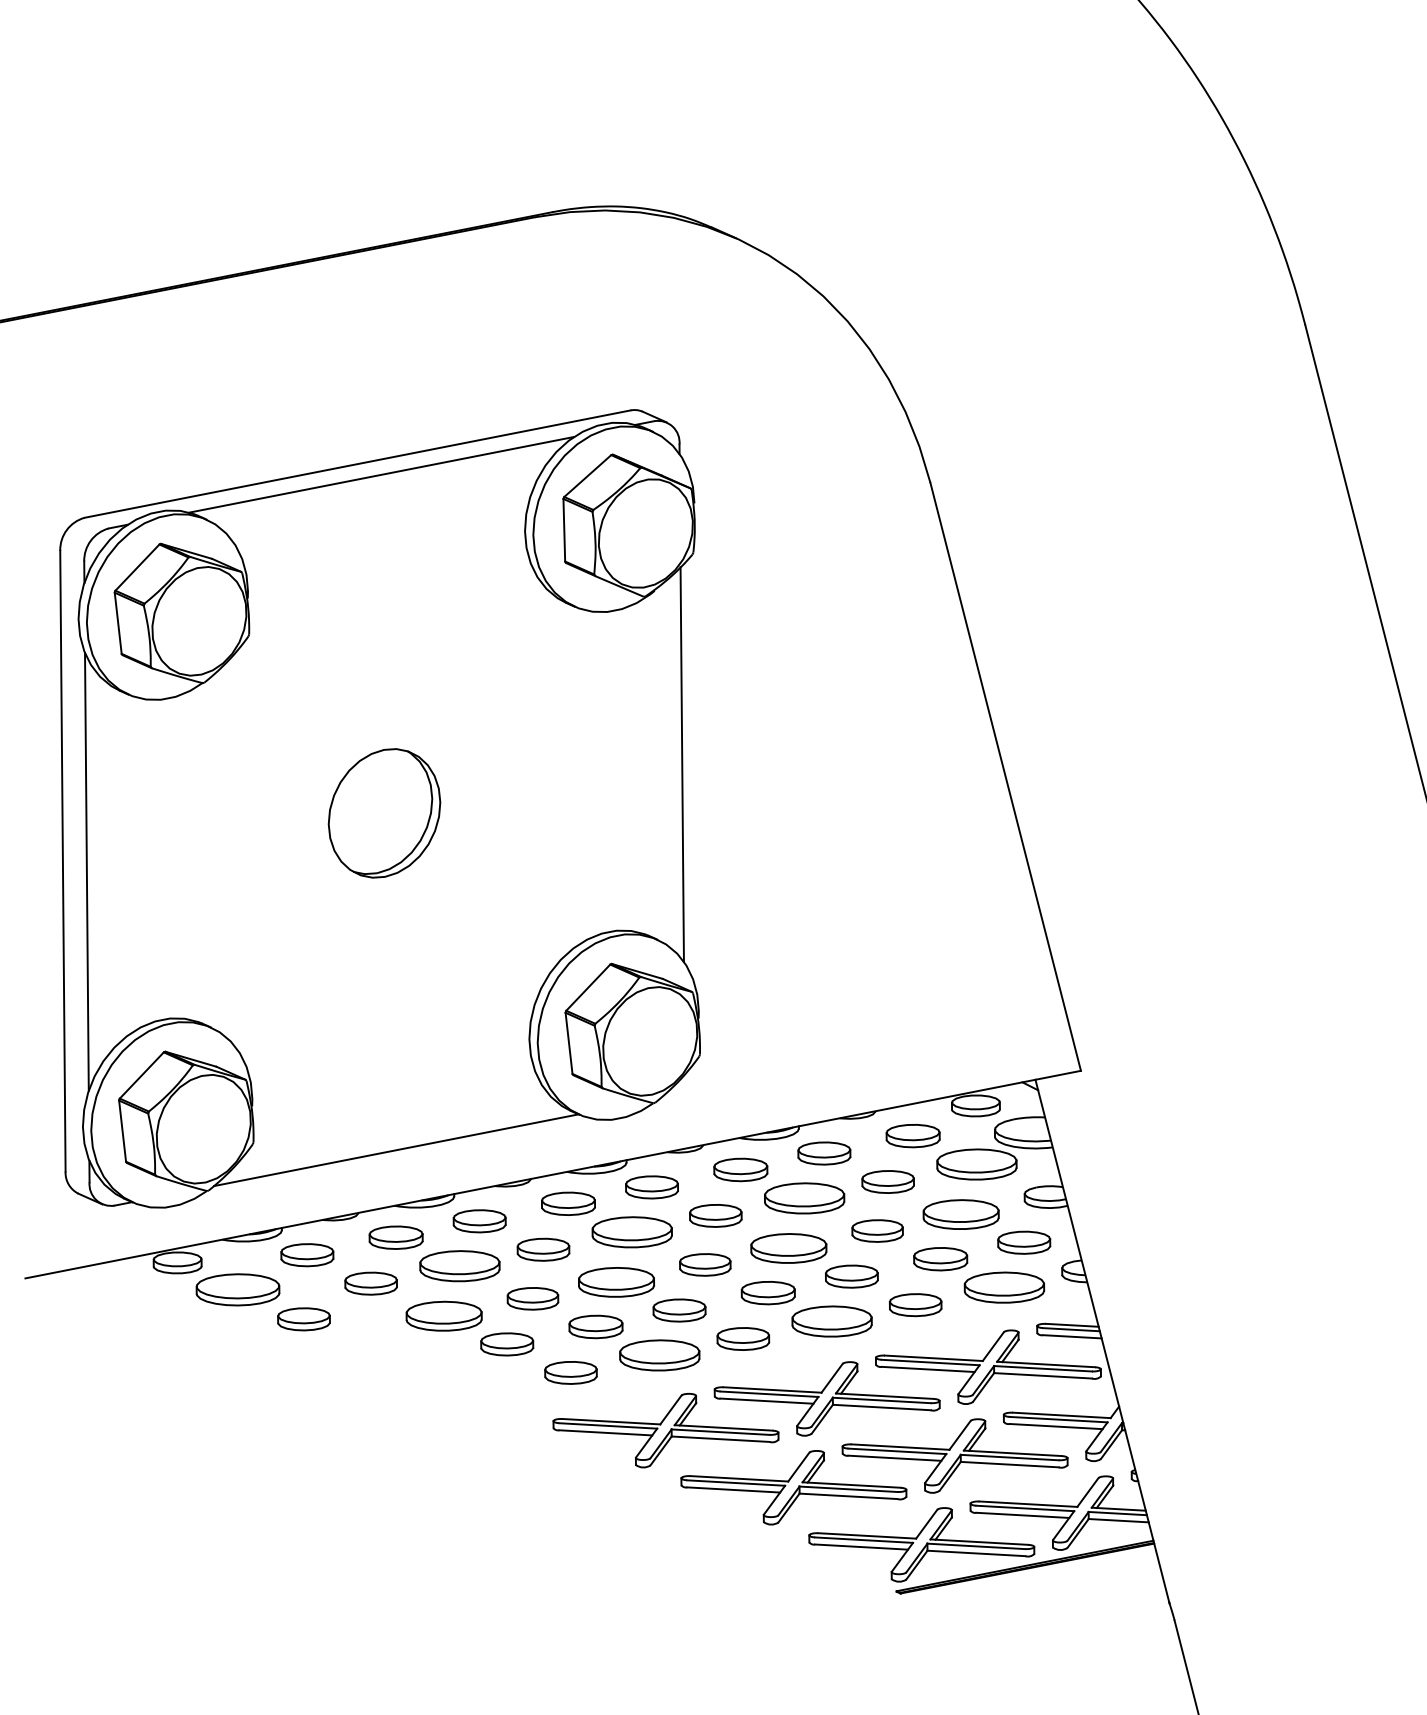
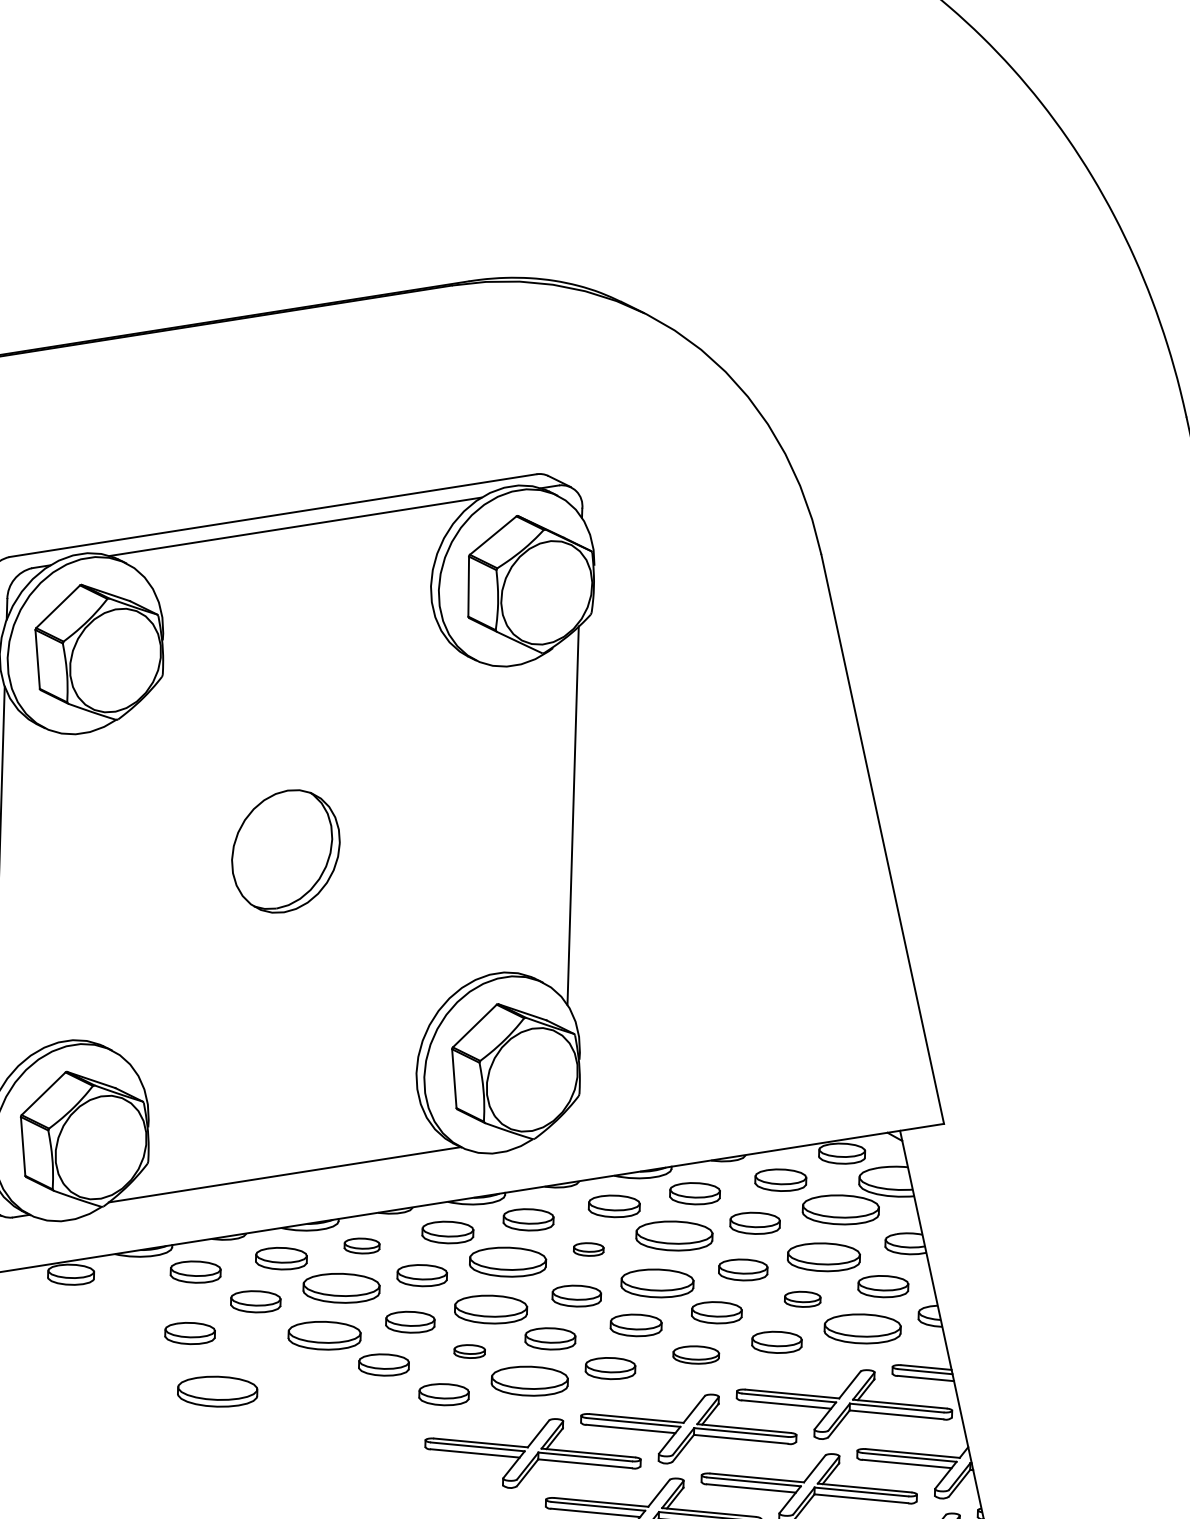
part: (715, 1215) -> (588, 1249), size x0.6
part: (479, 1221) -> (361, 1246), size x0.7
part: (940, 1259) -> (802, 1299), size x0.7
part: (237, 1289) -> (217, 1391), moved
part: (831, 1321) -> (695, 1354), size x0.6
part: (595, 1326) -> (469, 1351), size x0.6

